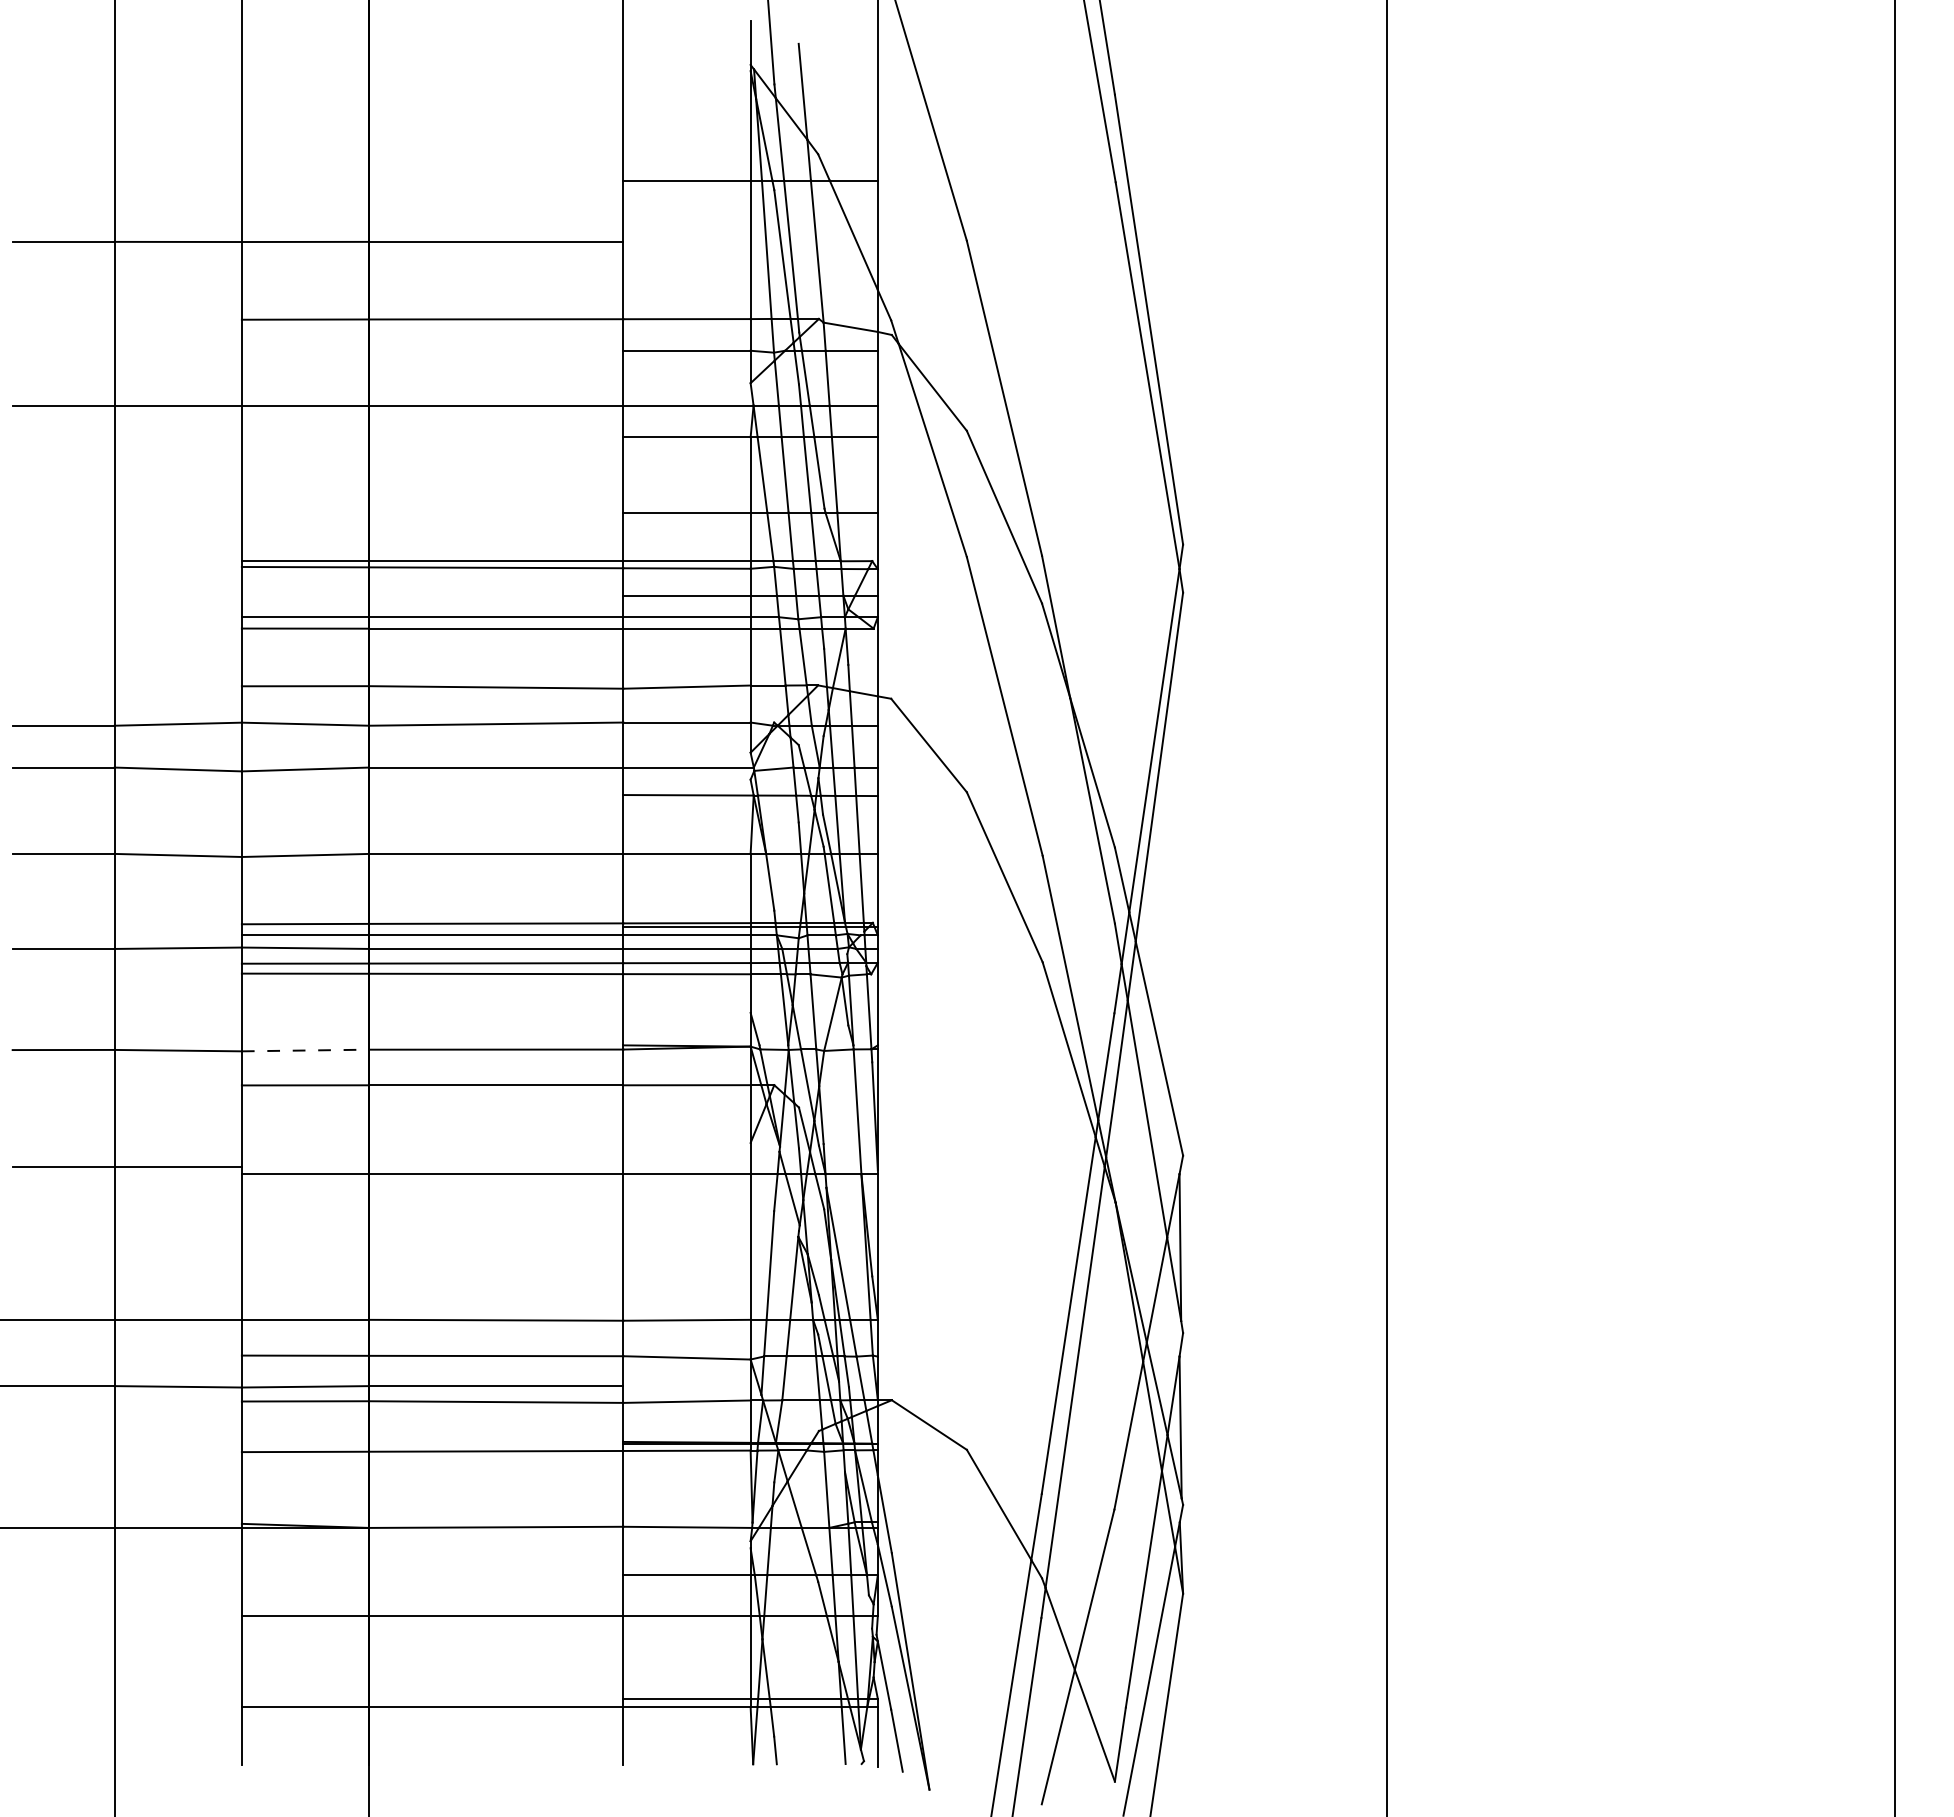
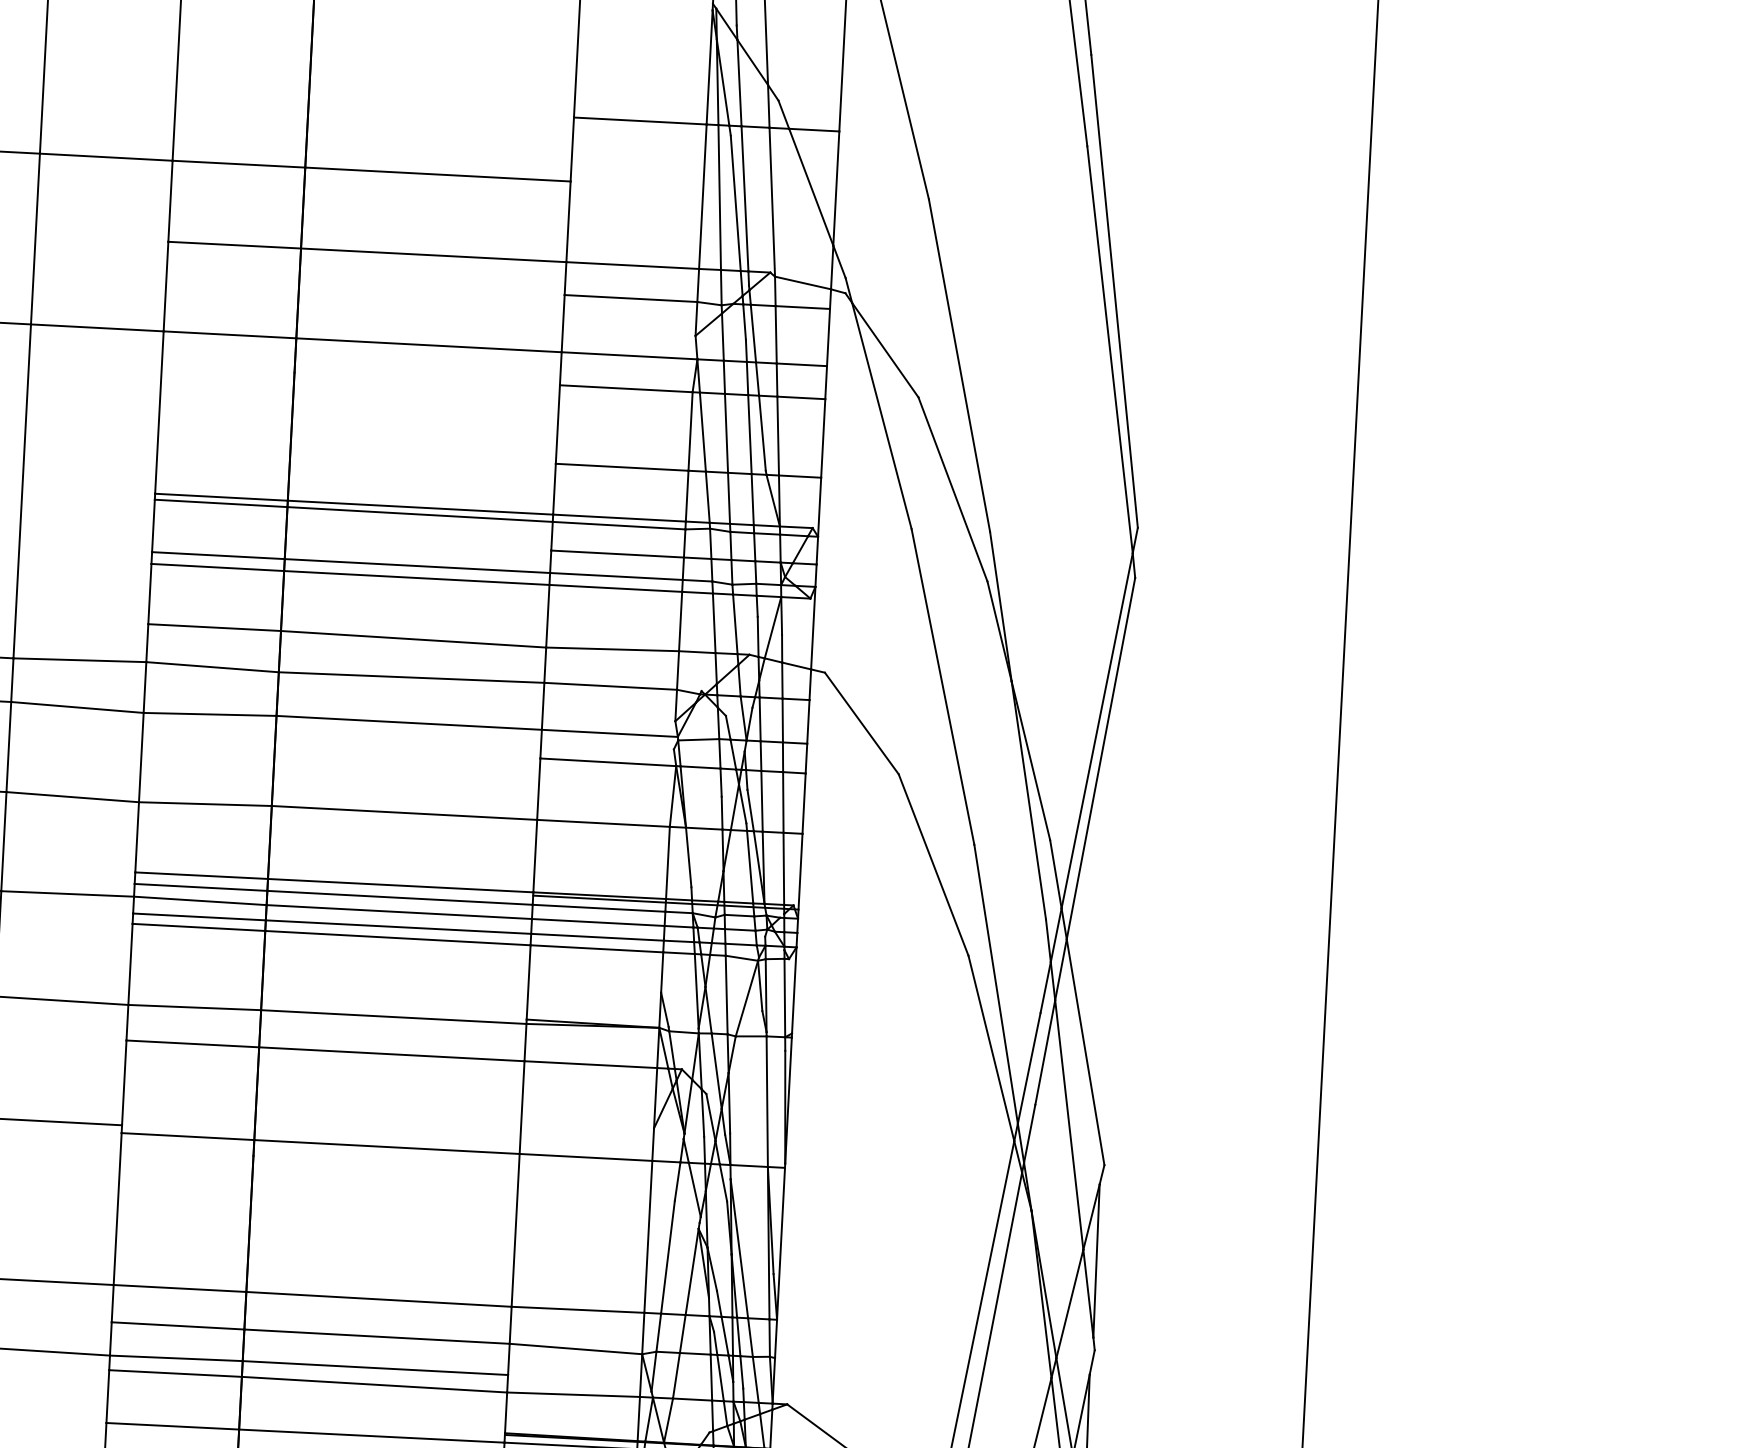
line: (305, 1050) -> (194, 1007), dashed -> solid

